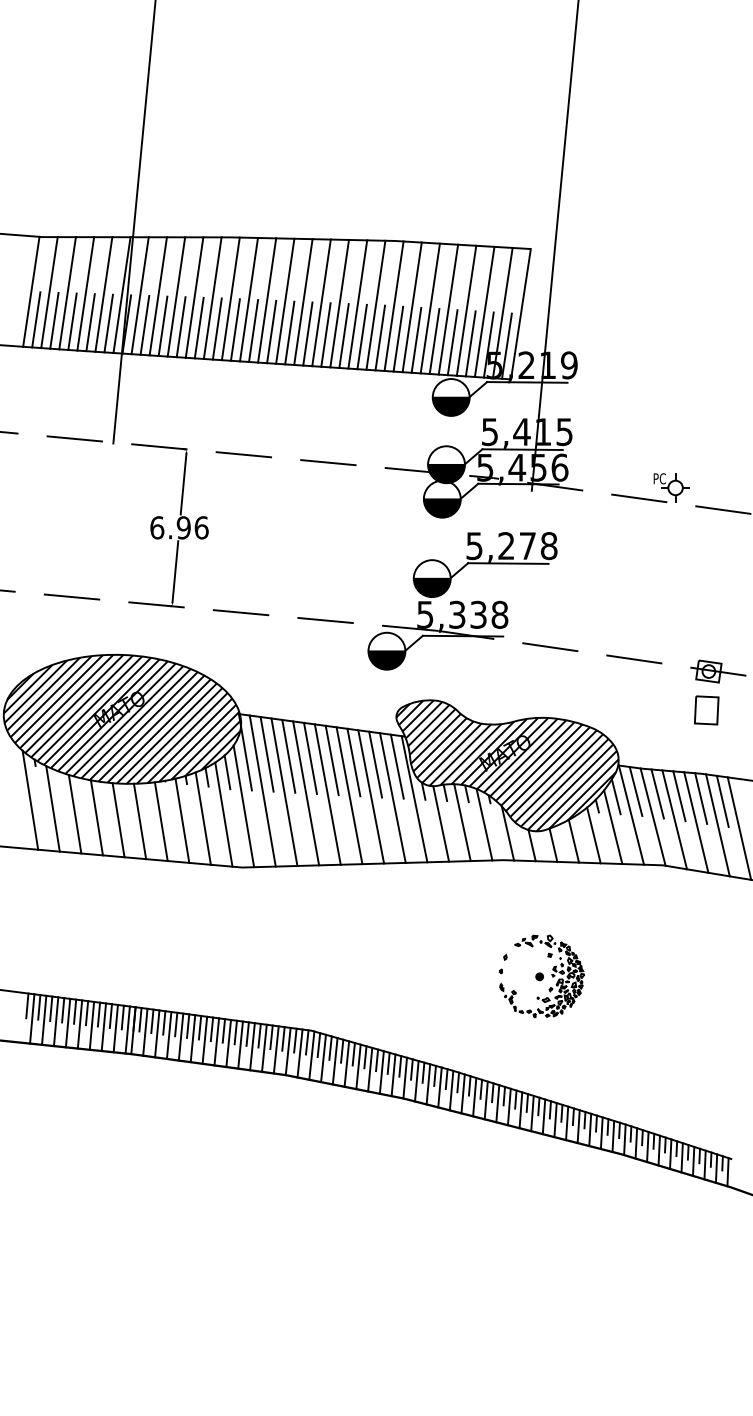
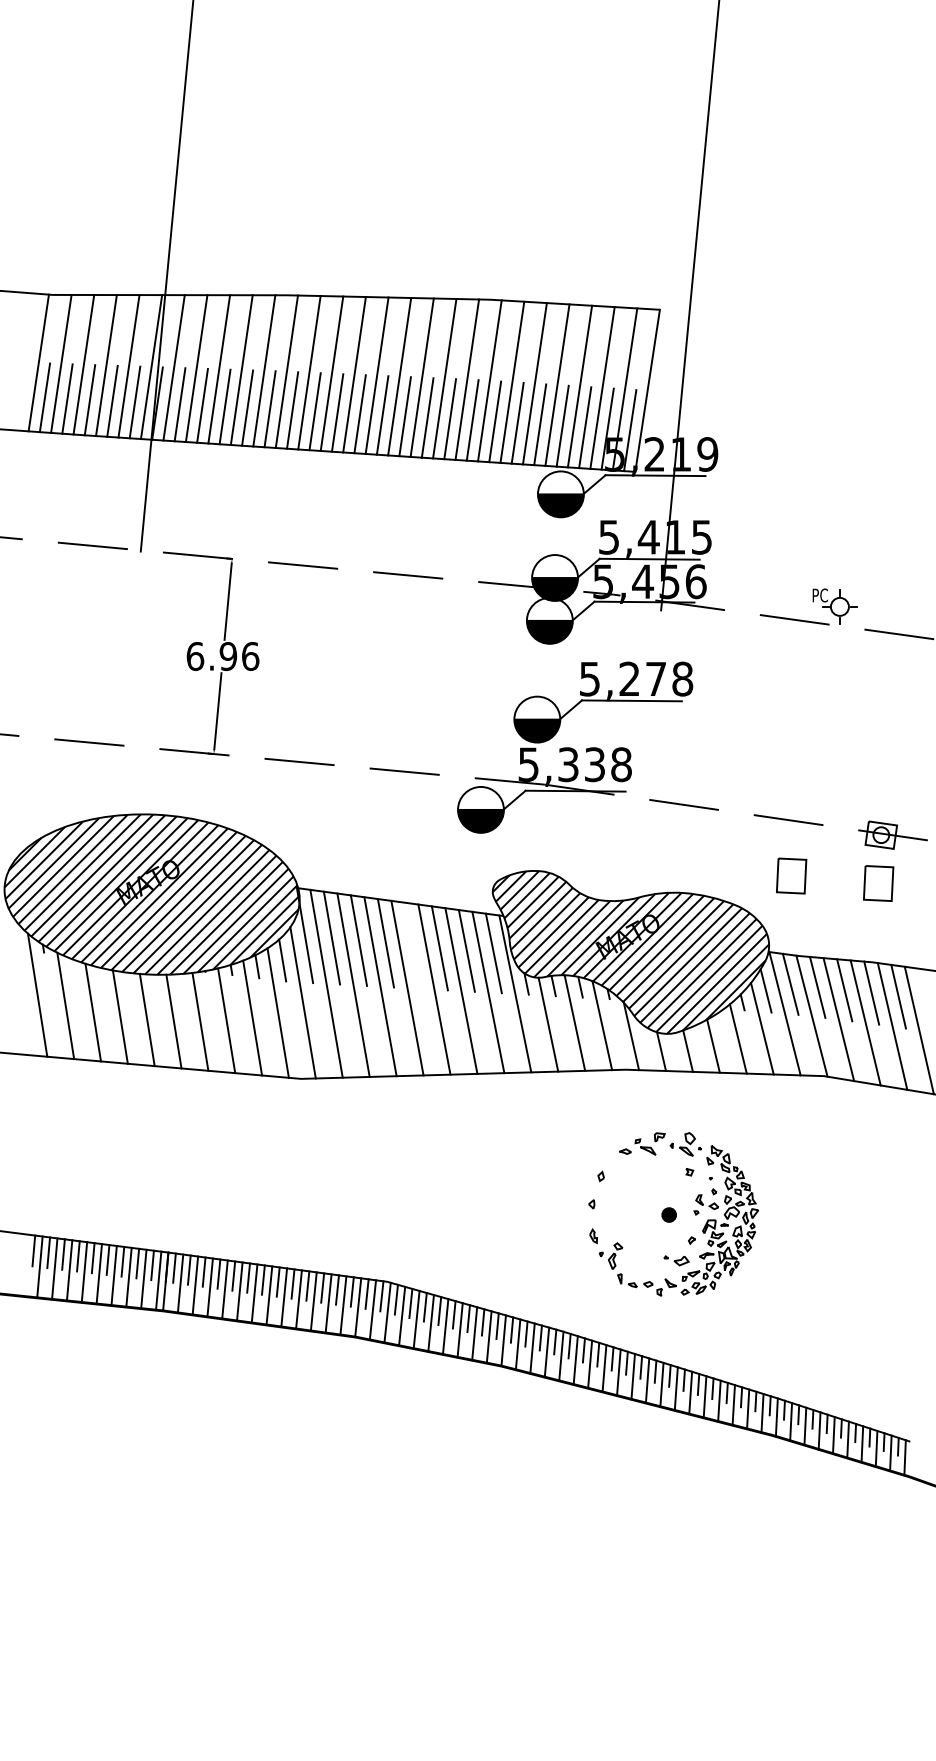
part: (636, 704) -> (791, 876), added
line: (331, 760) -> (412, 945), removed
part: (541, 976) -> (673, 1214), size x1.6

